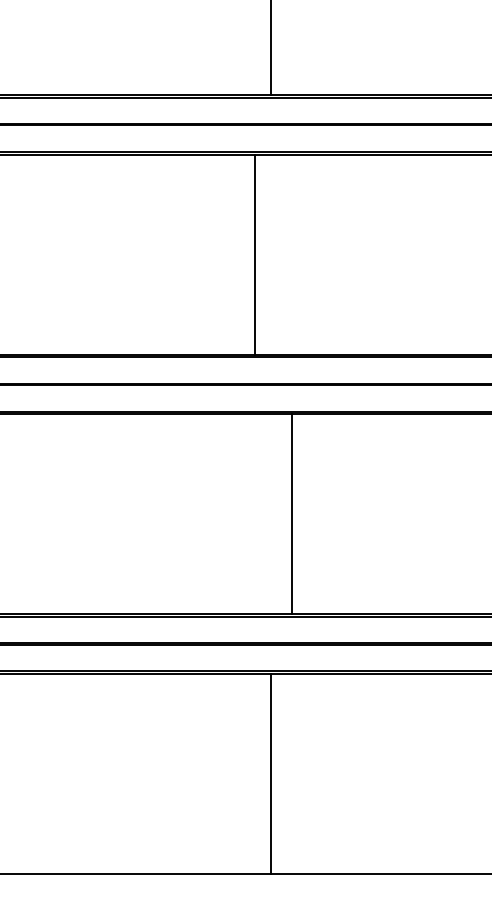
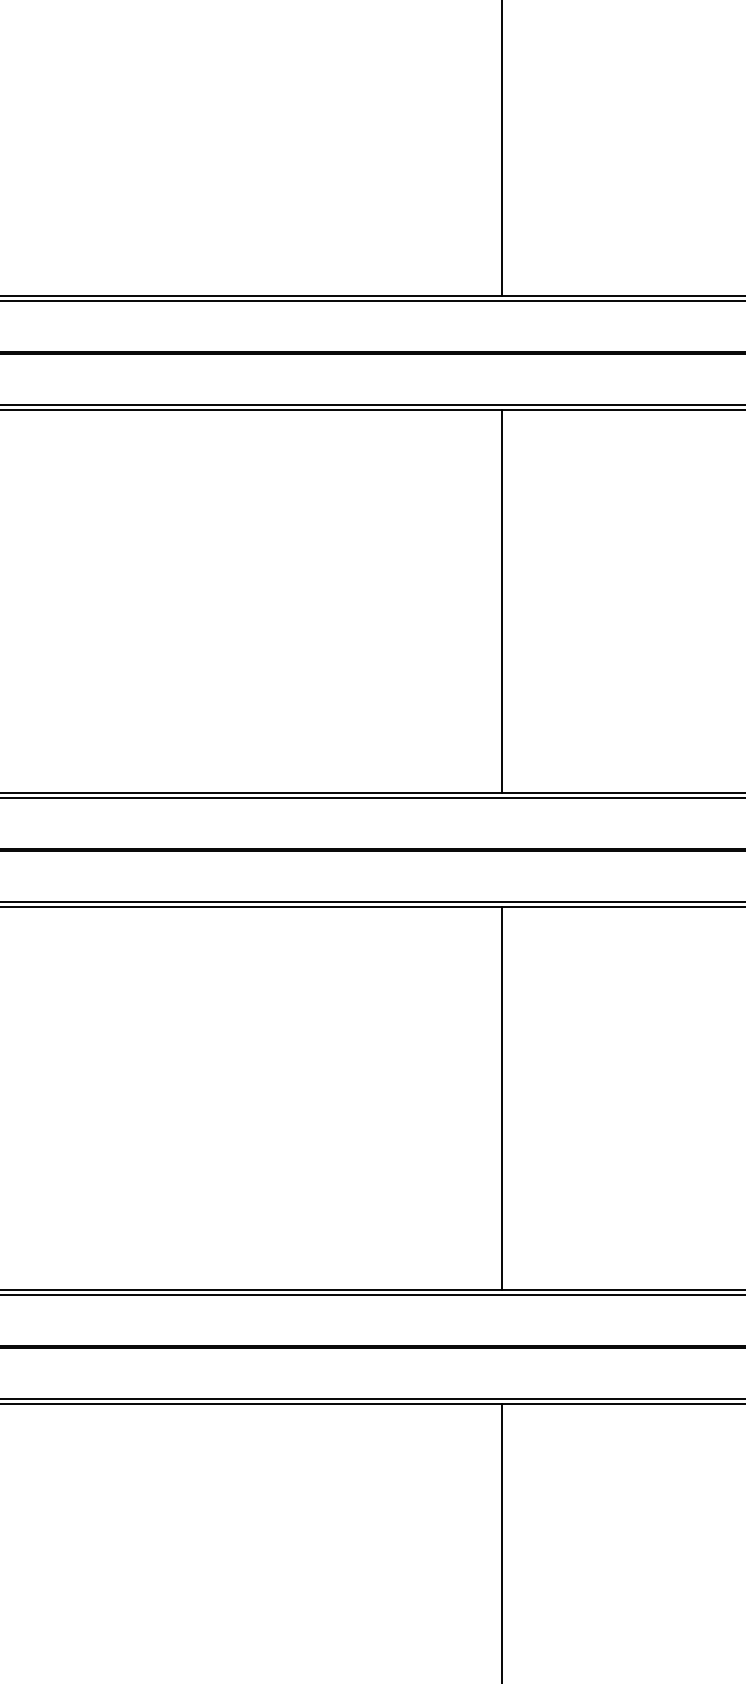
line: (255, 254) -> (502, 601), moved
line: (292, 514) -> (502, 1098), moved

